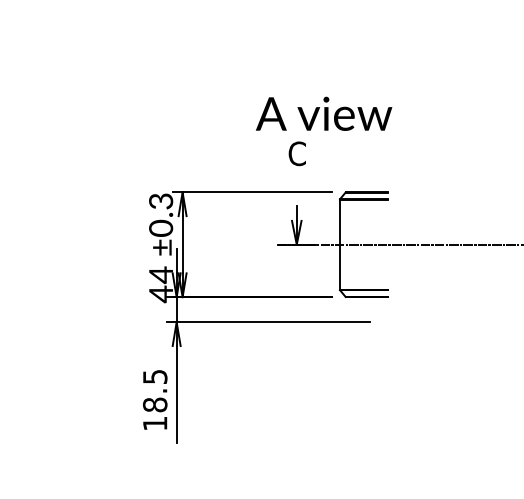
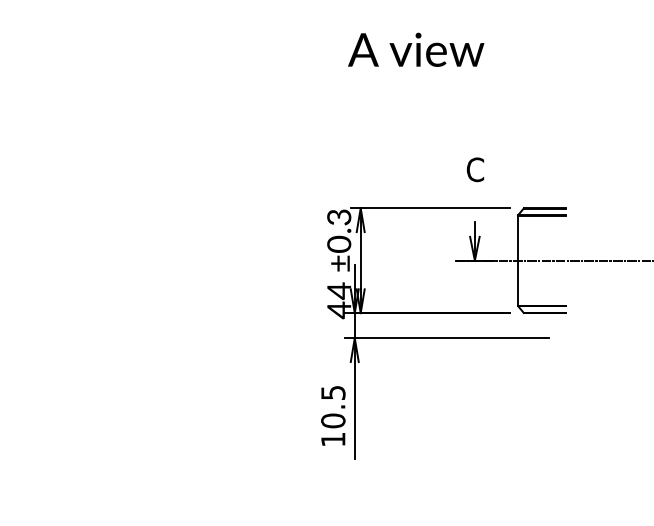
text: (324, 113) -> (416, 49), moved
text: (155, 404) -> (333, 420), 18.5 -> 10.5

